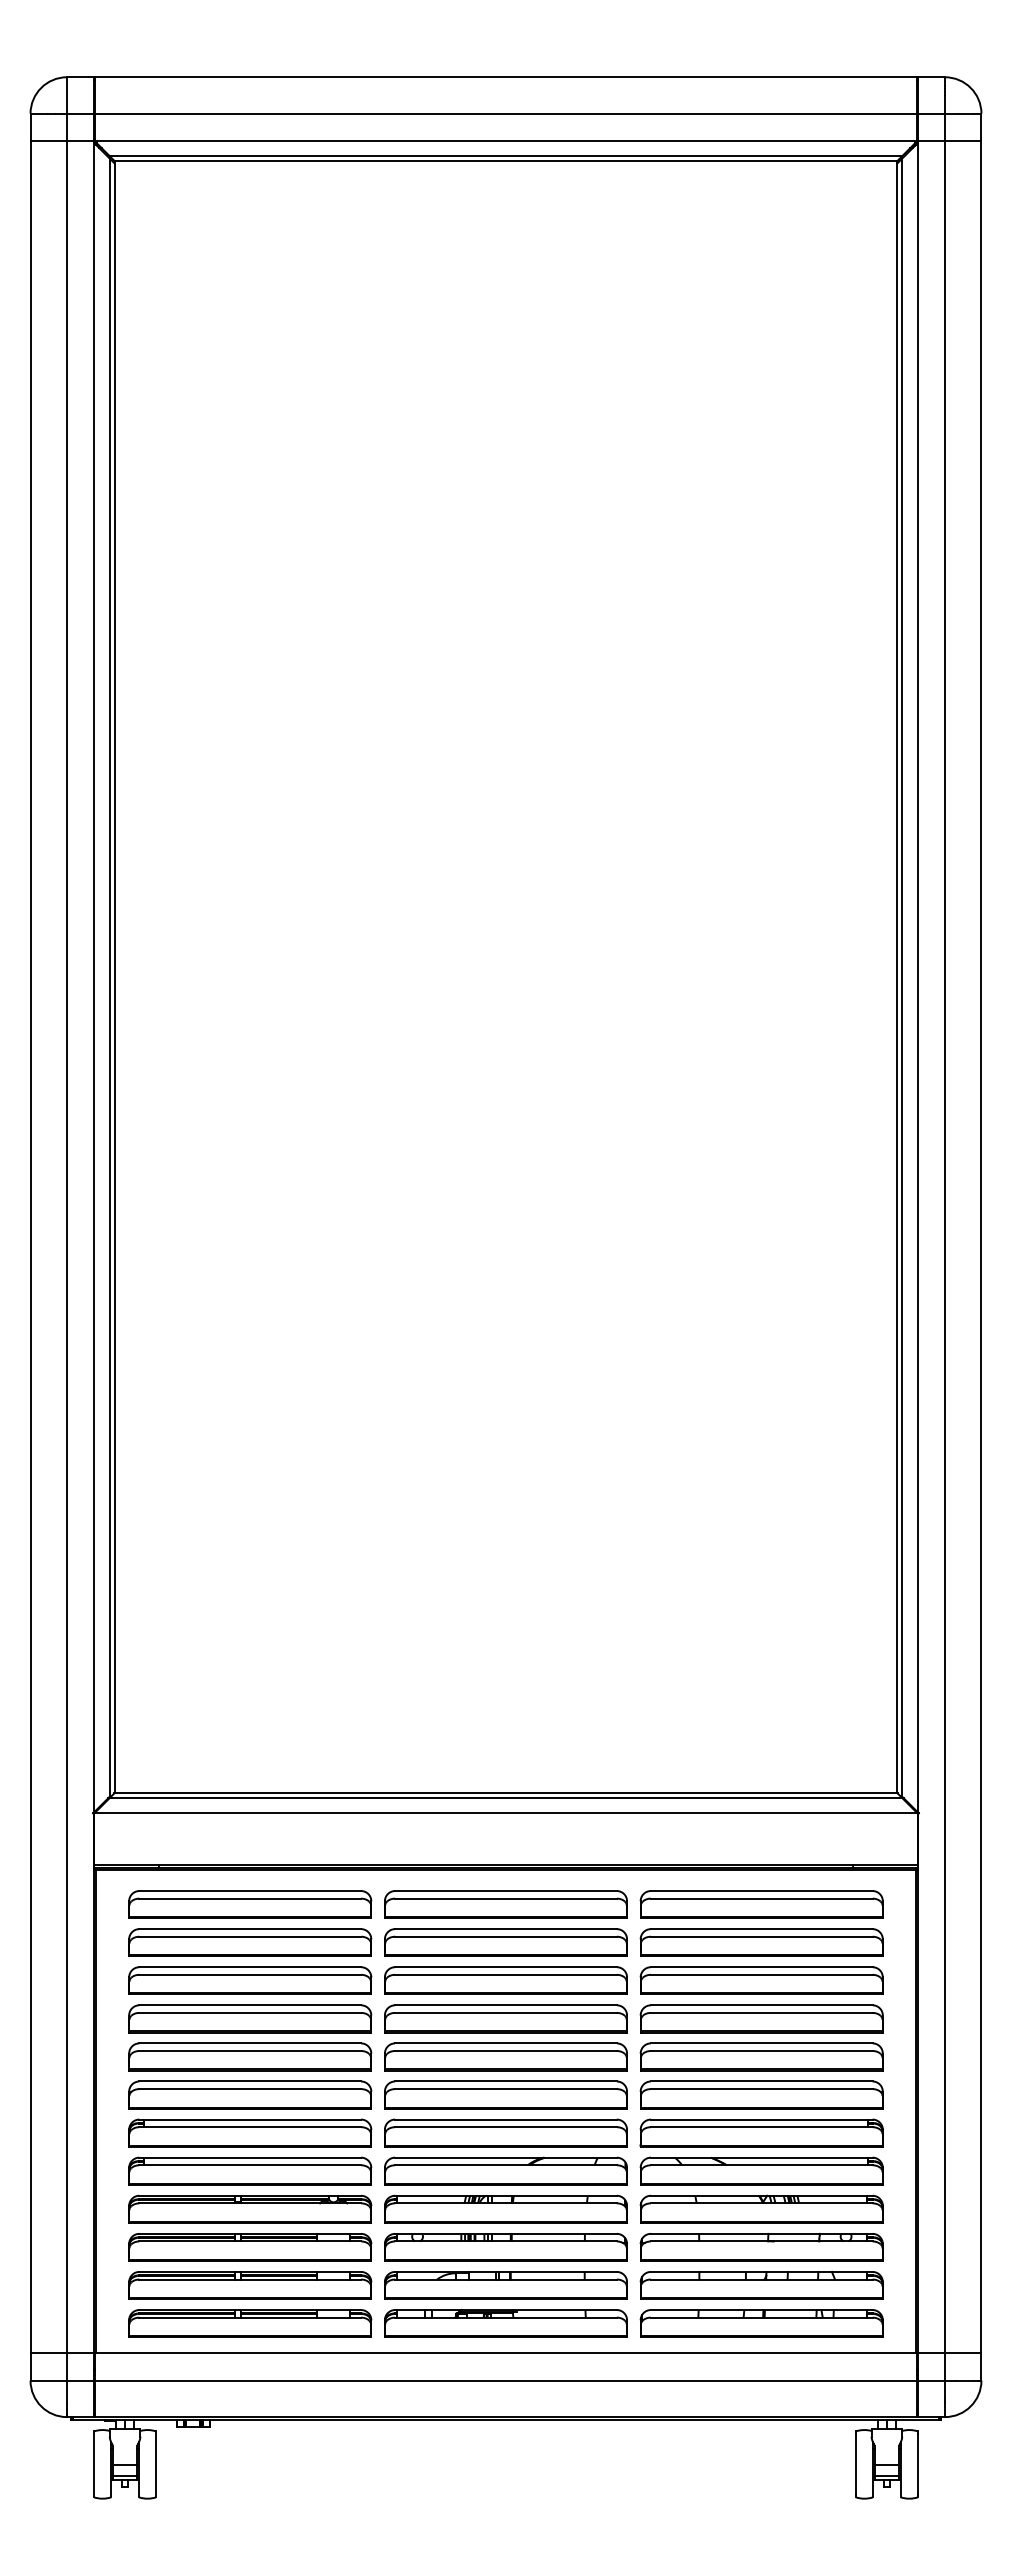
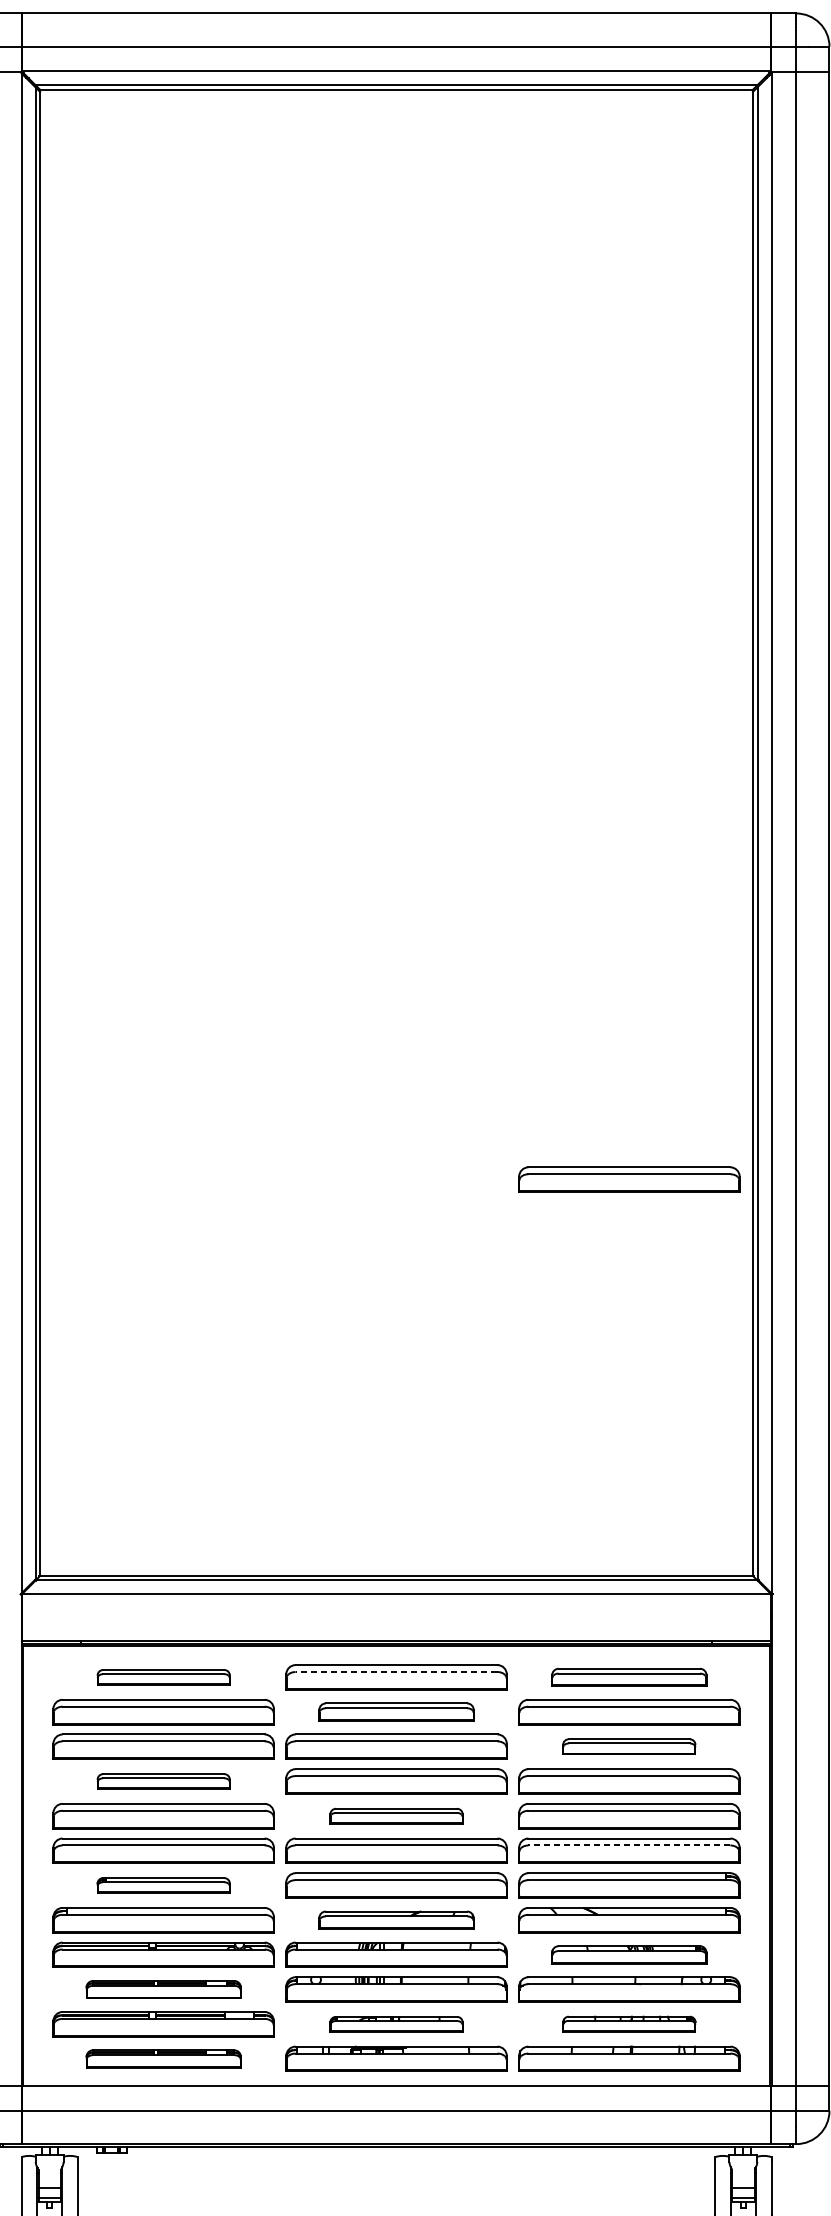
part: (761, 1357) -> (629, 1179), added
line: (505, 1898) -> (396, 1671), solid -> dashed
part: (250, 1904) -> (163, 1677), size x0.6
part: (761, 1904) -> (629, 1677), size x0.7
part: (505, 1942) -> (396, 1711), size x0.7
part: (761, 1980) -> (629, 1746), size x0.6
part: (250, 2018) -> (163, 1781), size x0.6
part: (505, 2056) -> (396, 1815), size x0.6
line: (761, 2089) -> (629, 1845), solid -> dashed
part: (250, 2132) -> (163, 1884), size x0.6
part: (505, 2170) -> (396, 1919), size x0.7
part: (761, 2208) -> (629, 1954), size x0.7
part: (250, 2247) -> (163, 1989), size x0.7
part: (761, 2284) -> (629, 2023), size x0.6
part: (505, 2285) -> (396, 2024), size x0.6
part: (250, 2323) -> (163, 2058), size x0.7

